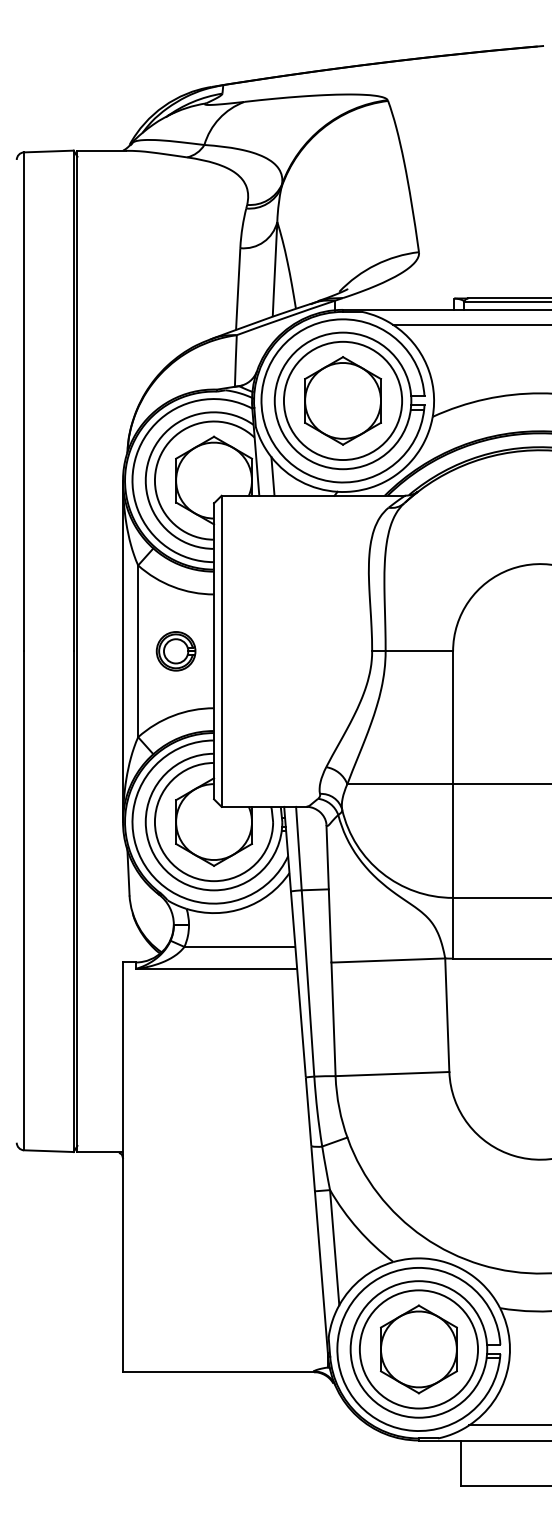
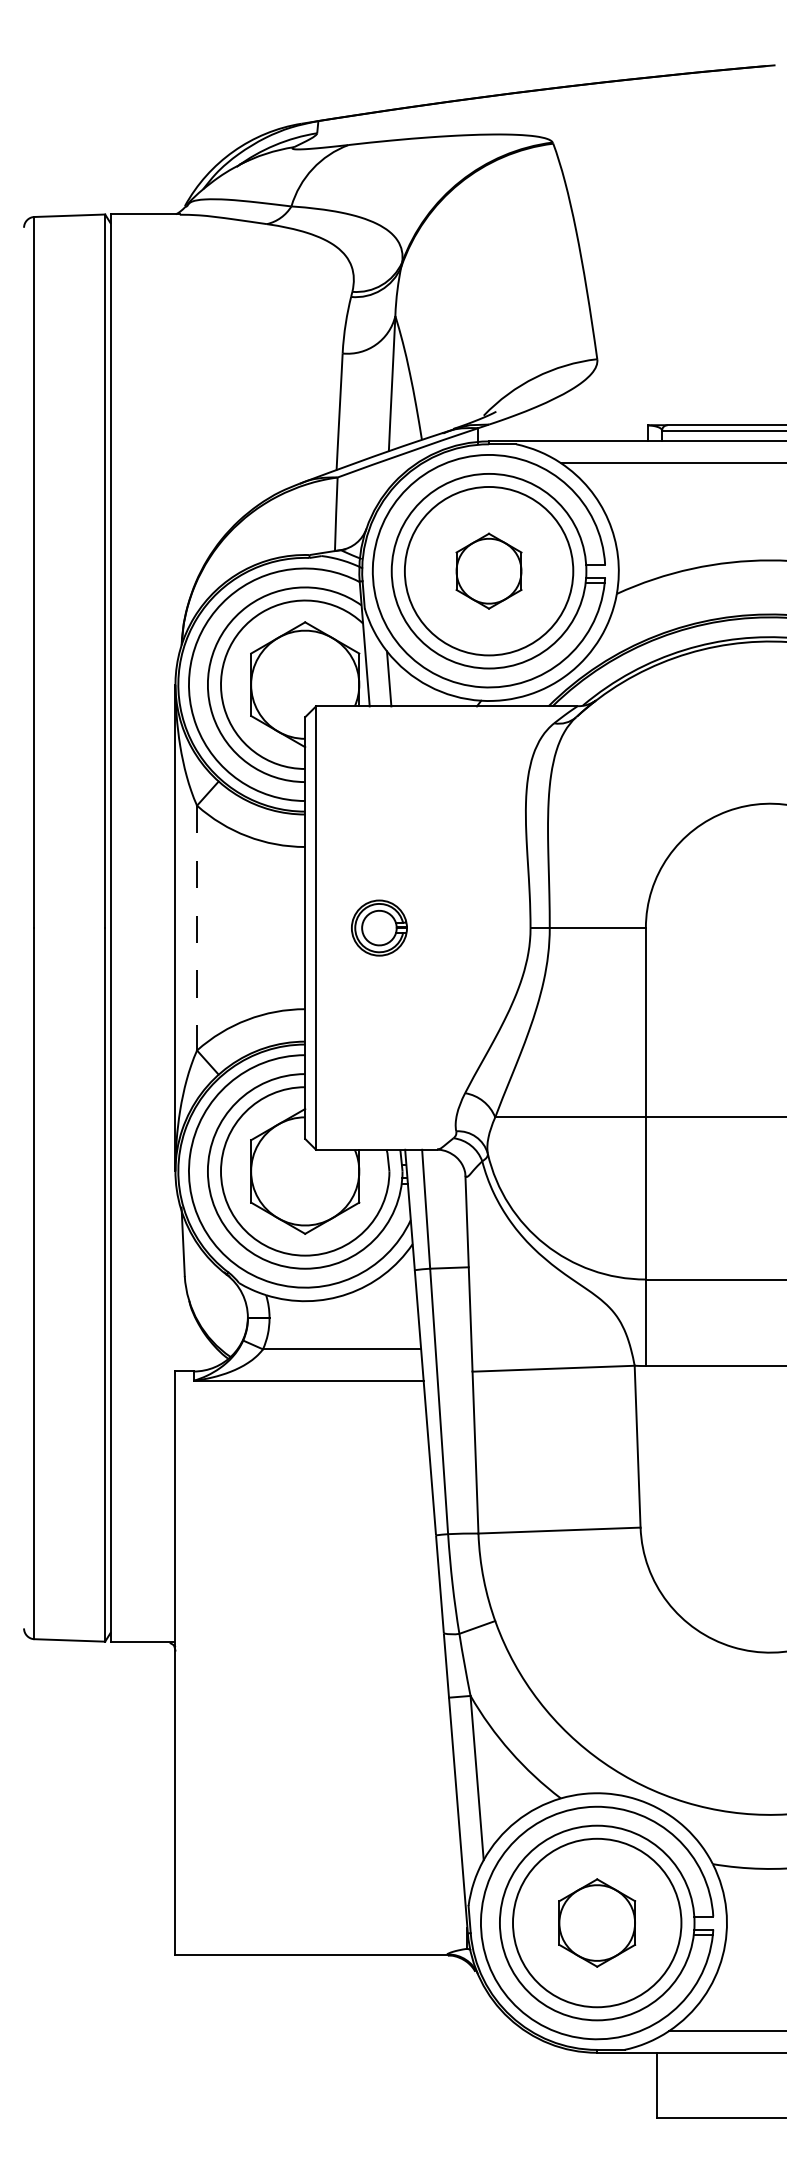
part: (342, 400) -> (488, 570), size x0.6
line: (138, 651) -> (197, 928), solid -> dashed
part: (175, 651) -> (378, 928), moved
part: (418, 1349) -> (596, 1923), size x0.7

